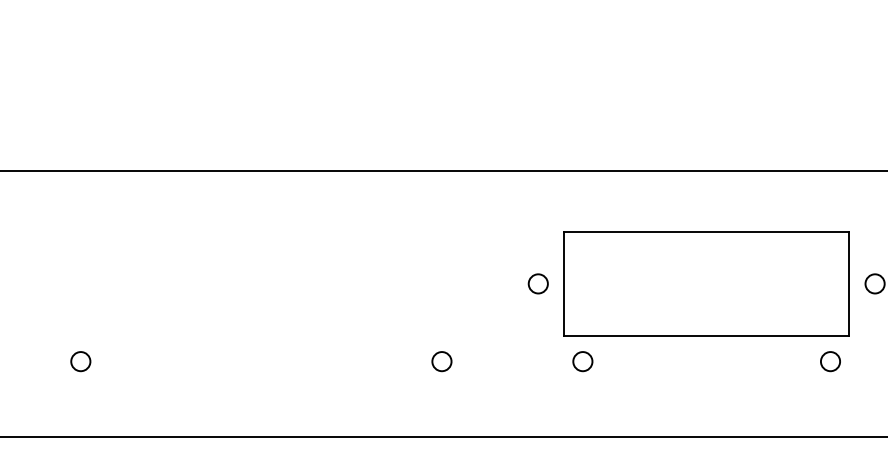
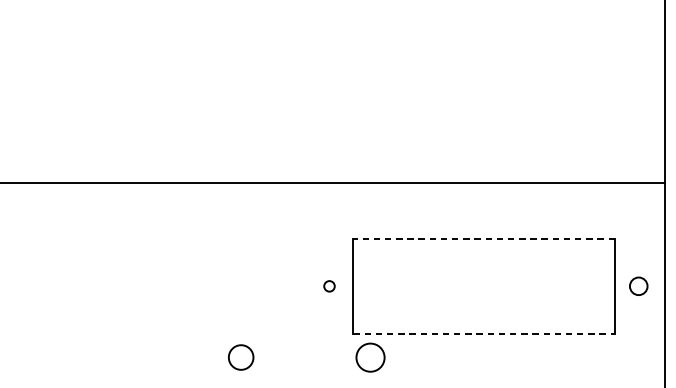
line: (706, 232) -> (484, 239), solid -> dashed
circle: (537, 283) -> (328, 285), size x0.6
line: (707, 335) -> (484, 333), solid -> dashed
circle: (441, 361) -> (240, 357), size x1.4
circle: (582, 361) -> (370, 357), size x1.6
circle: (830, 361) -> (597, 357), removed

